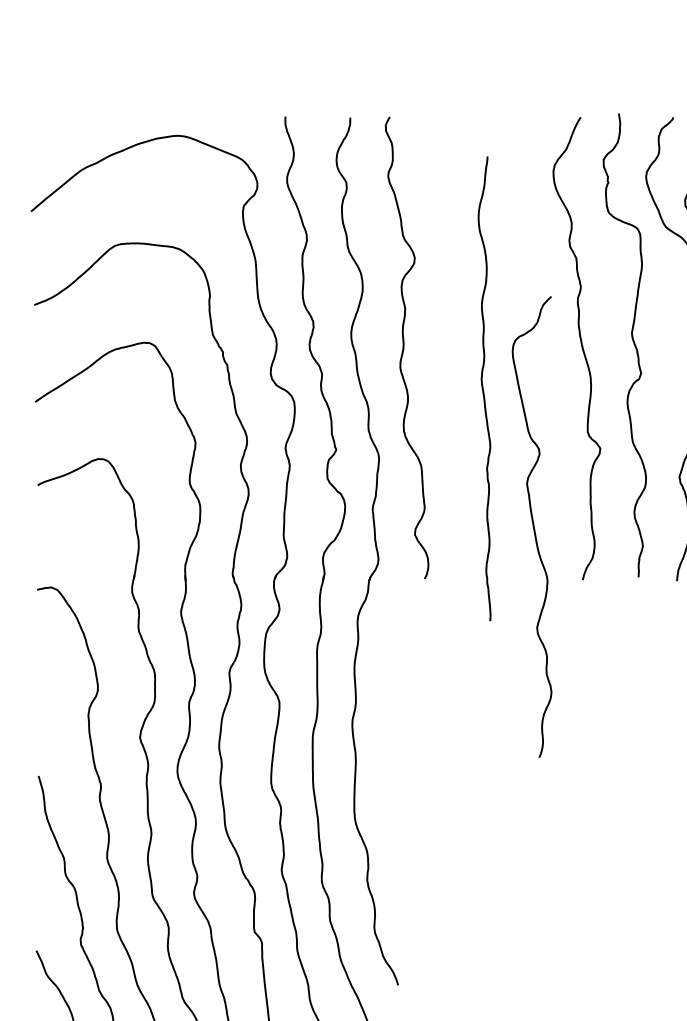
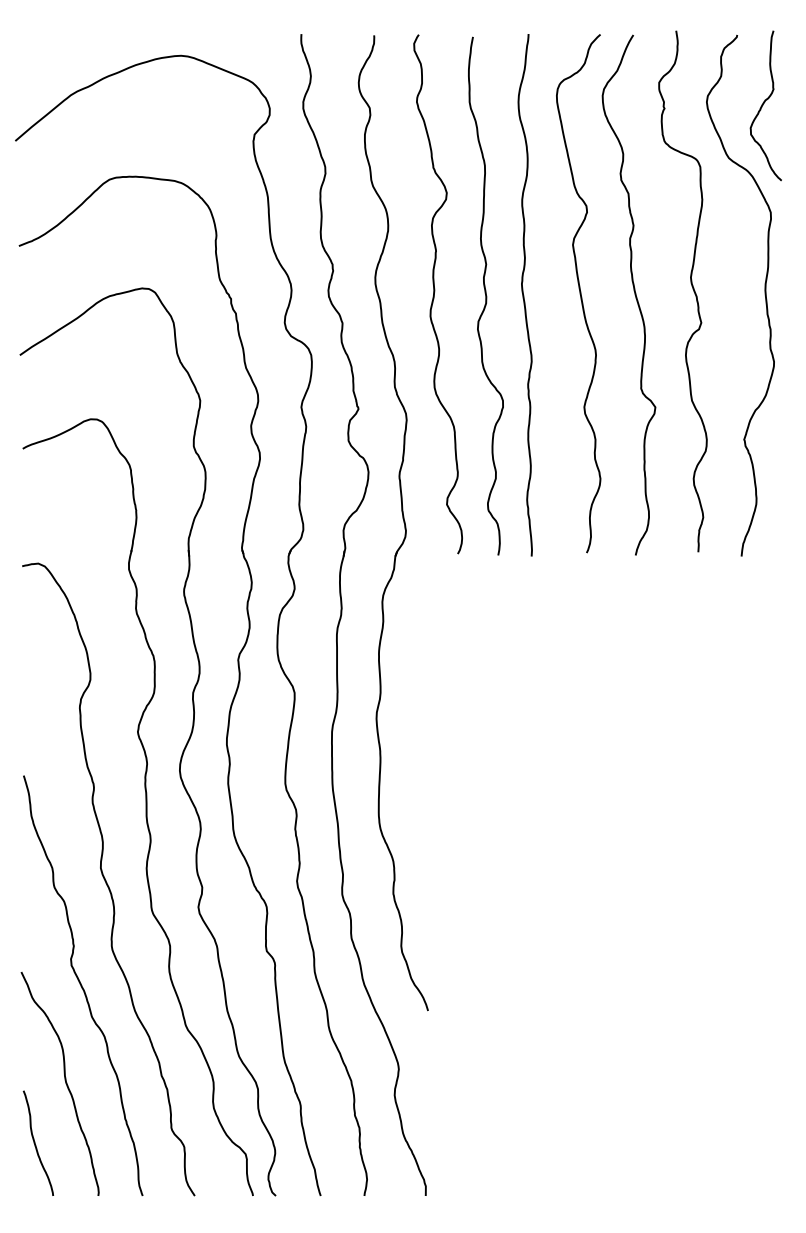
curve: (449, 349) -> (485, 295), added
curve: (483, 389) -> (524, 295), moved
curve: (532, 526) -> (579, 293), moved

